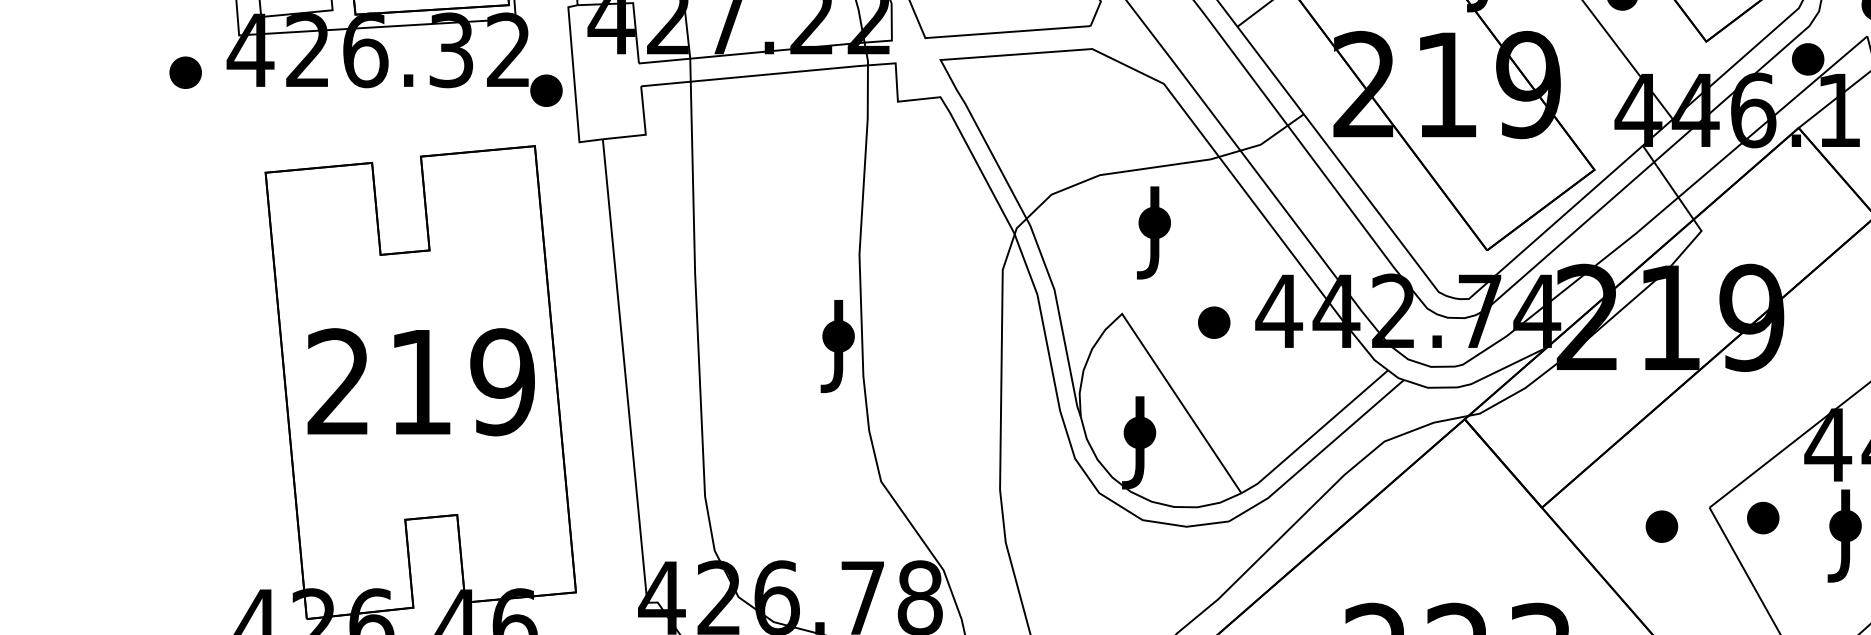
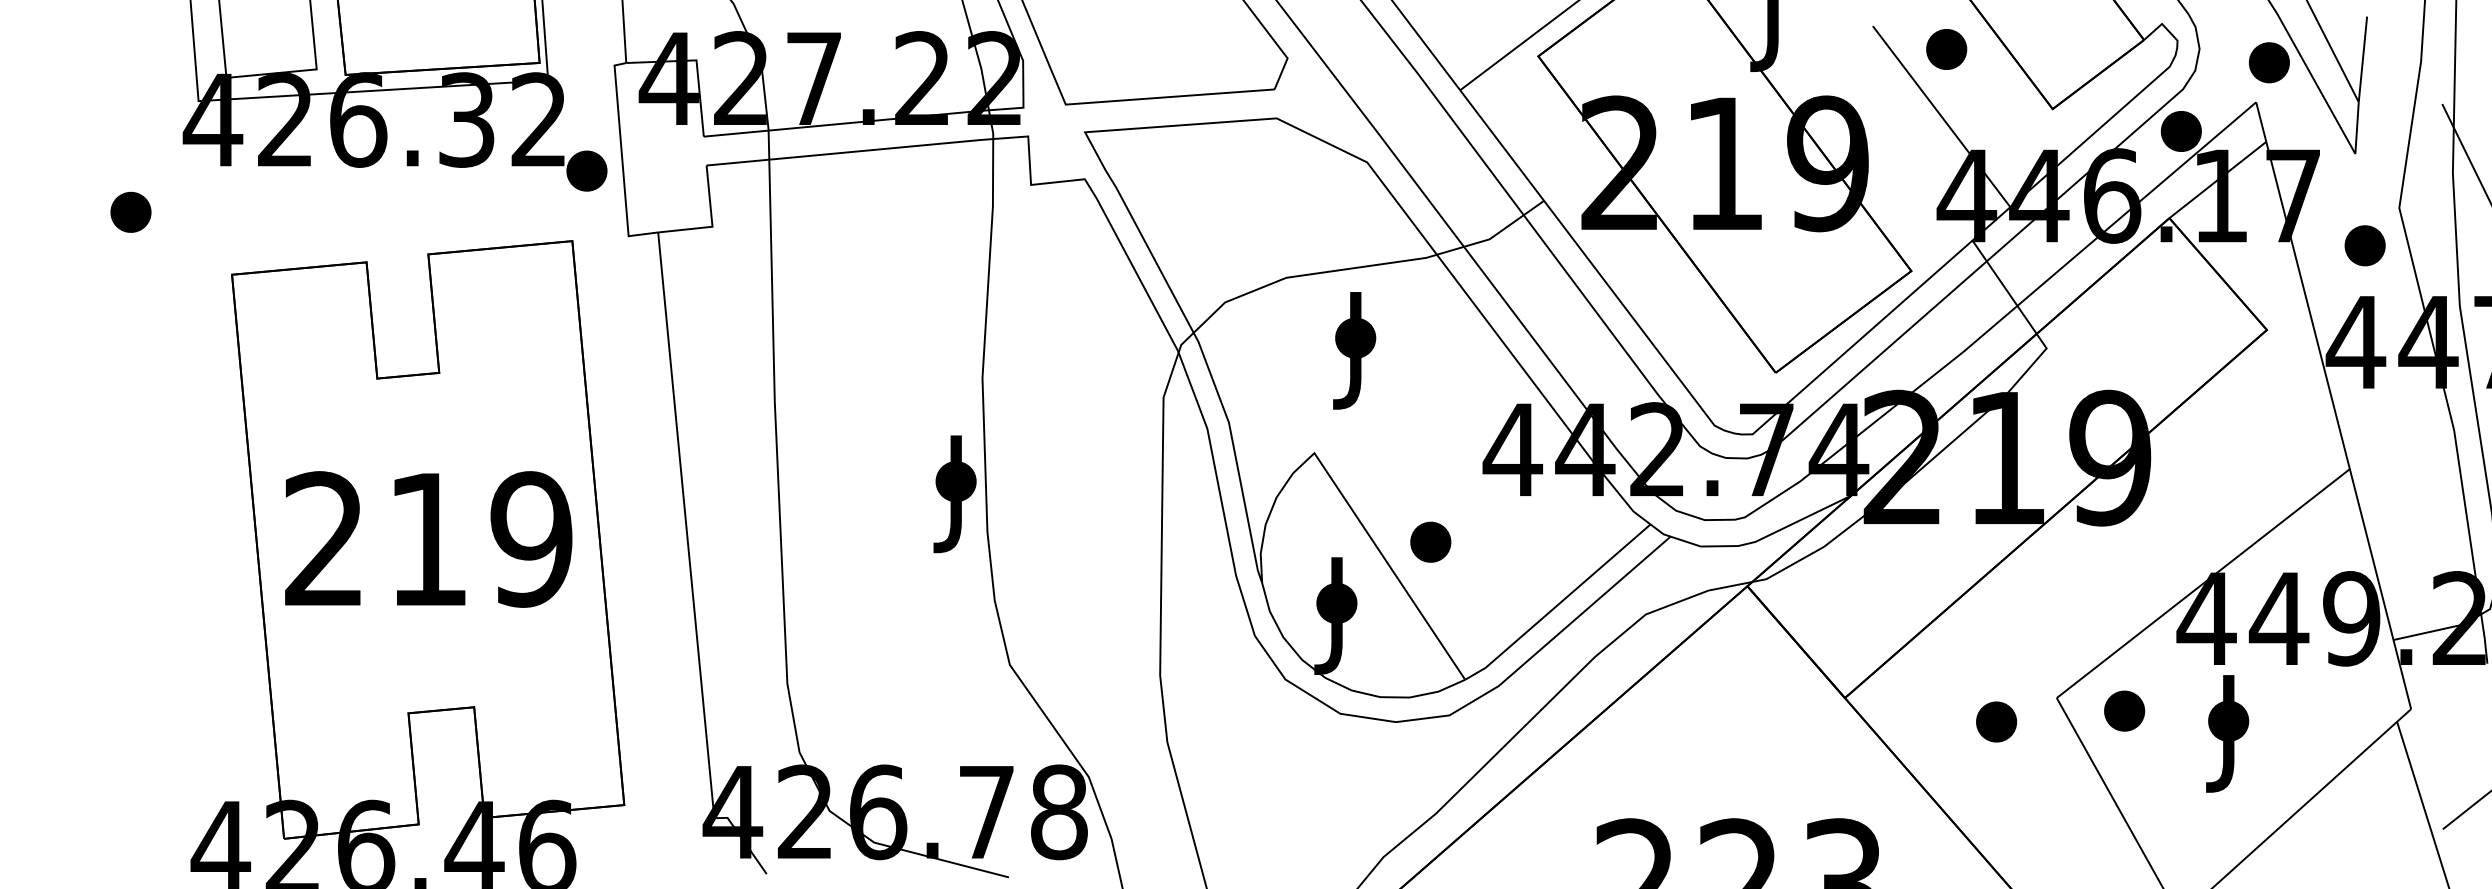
part: (185, 72) -> (130, 211), moved
part: (1213, 322) -> (1430, 541), moved

